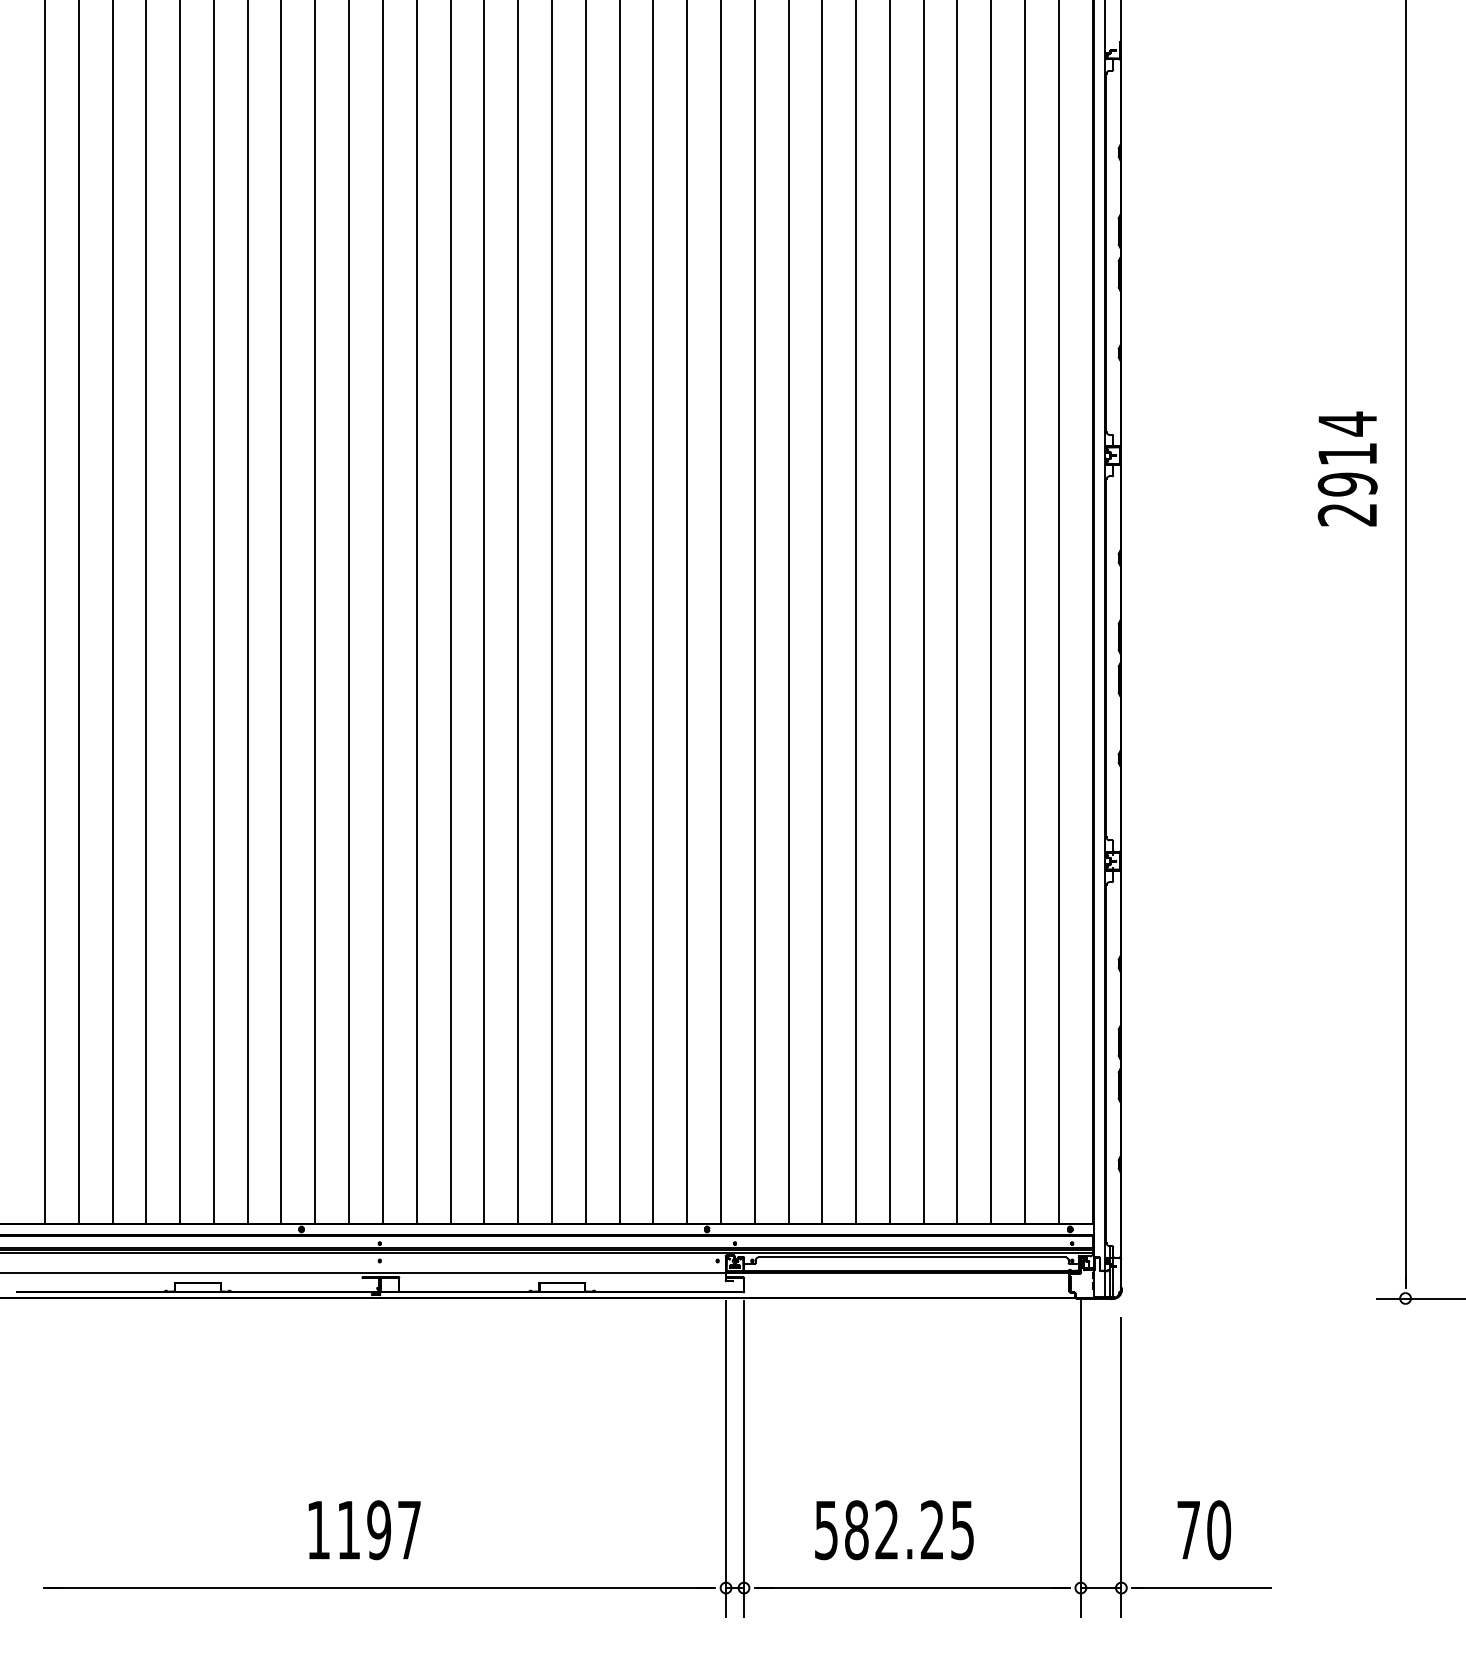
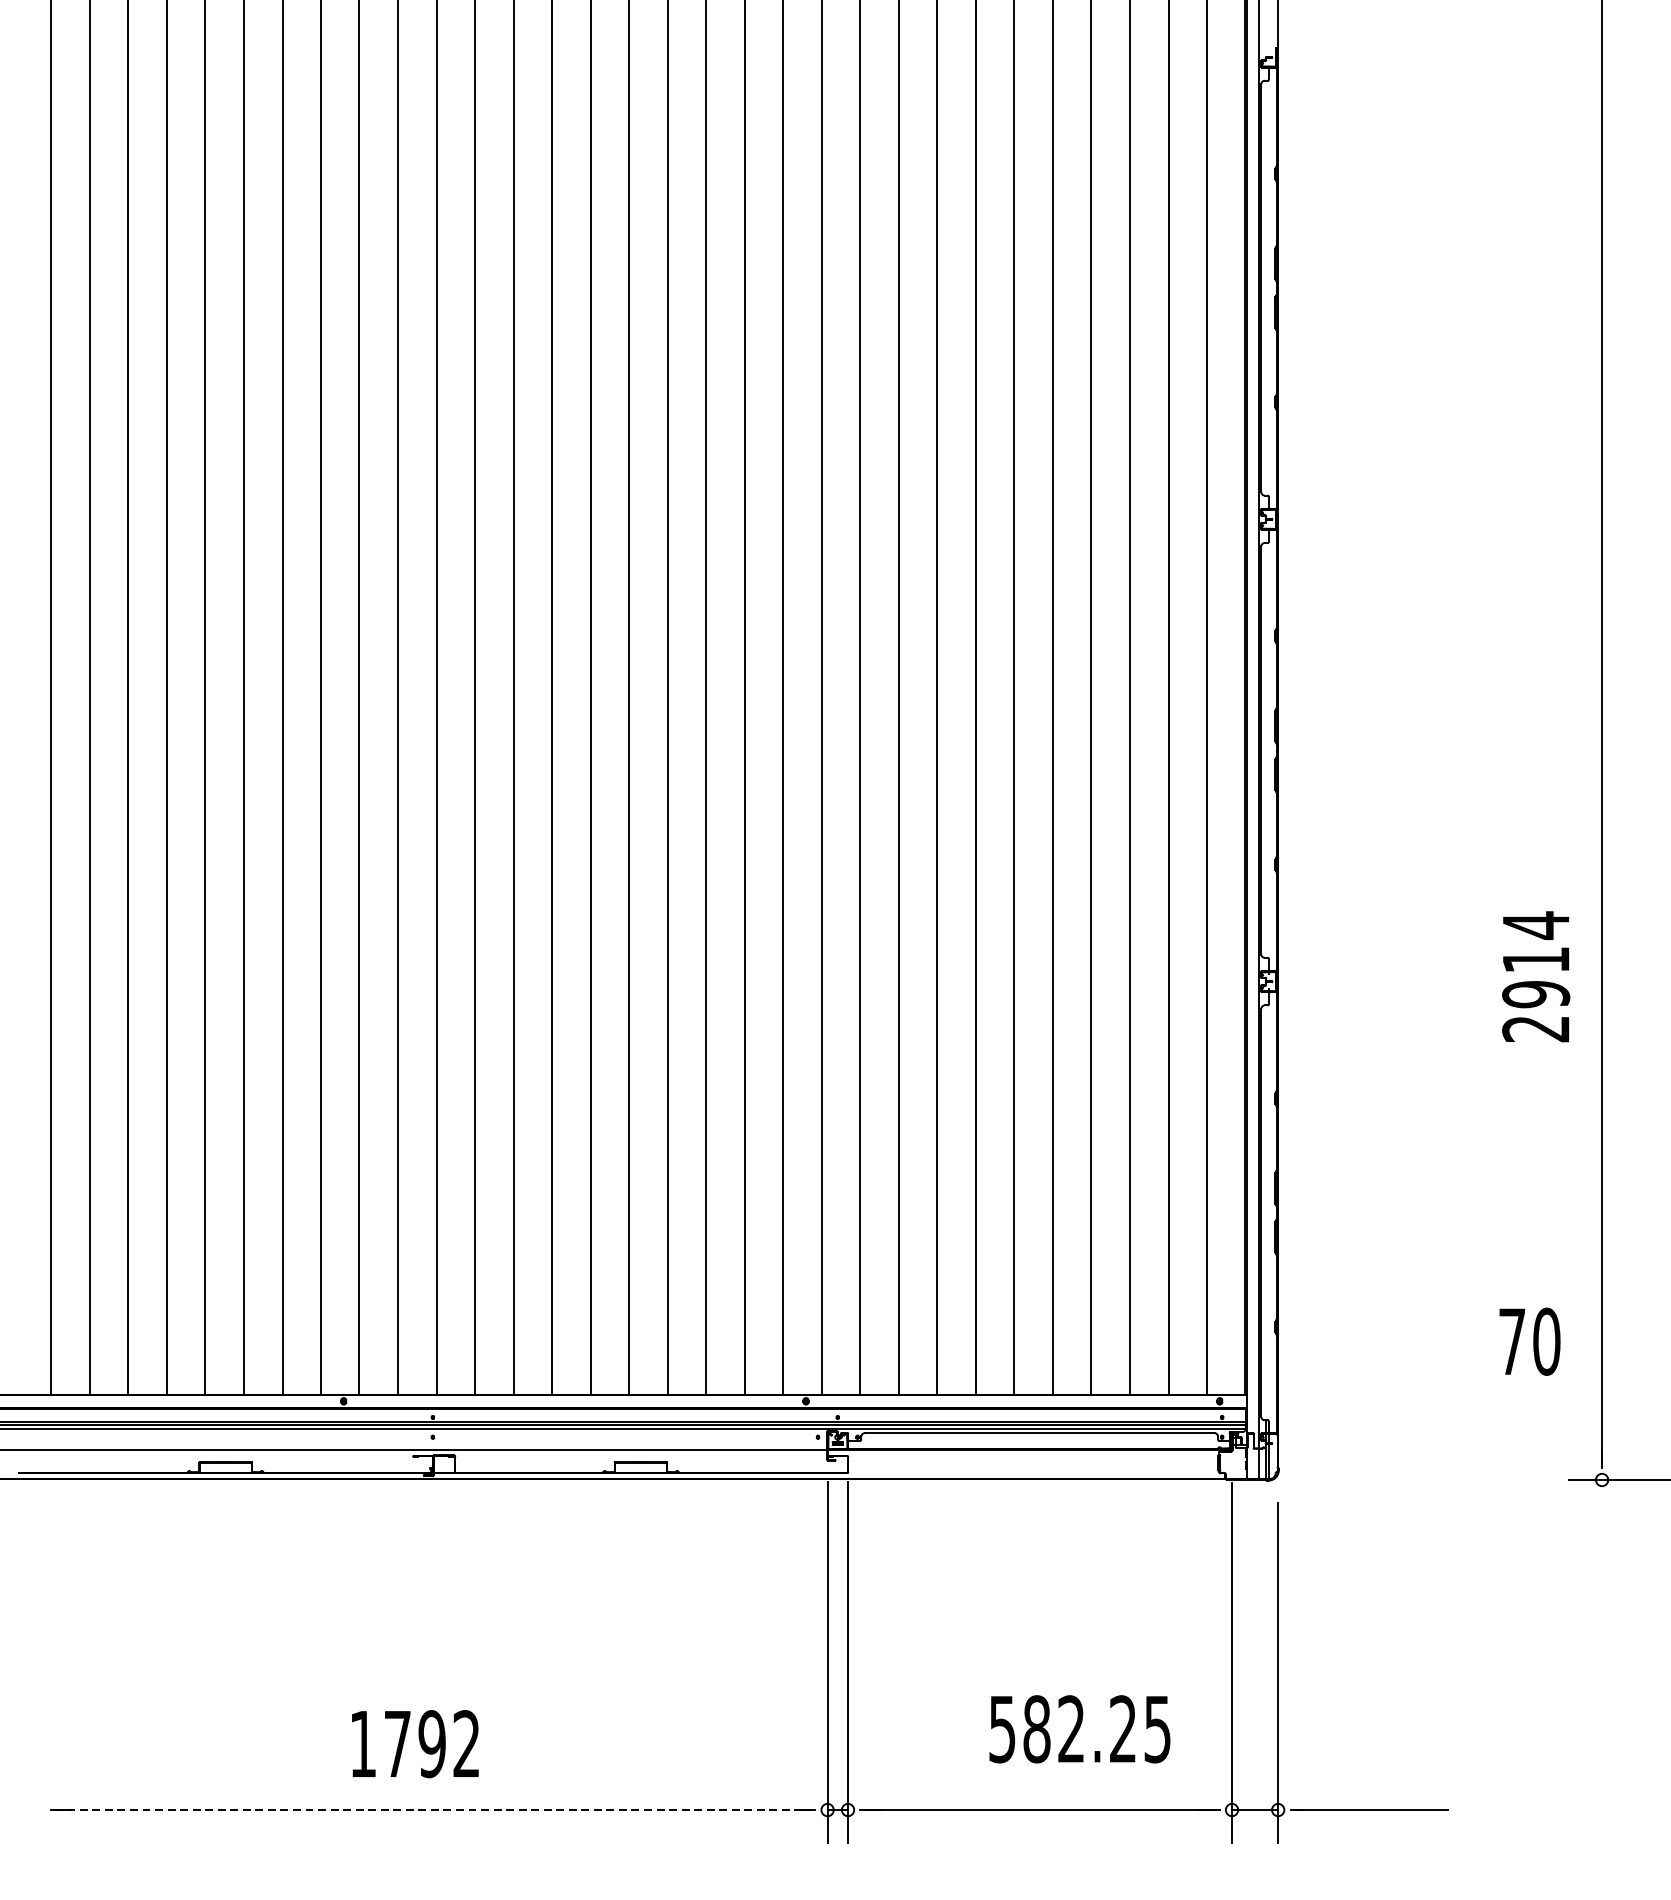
text: (1347, 468) -> (1535, 976), moved
text: (378, 1529) -> (431, 1743), 1197 -> 1792
text: (894, 1530) -> (1079, 1729), moved
text: (1204, 1530) -> (1530, 1342), moved
line: (379, 1588) -> (432, 1810), solid -> dashed

